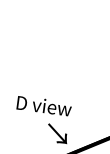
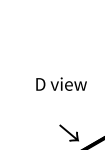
text: (44, 105) -> (61, 83), moved

